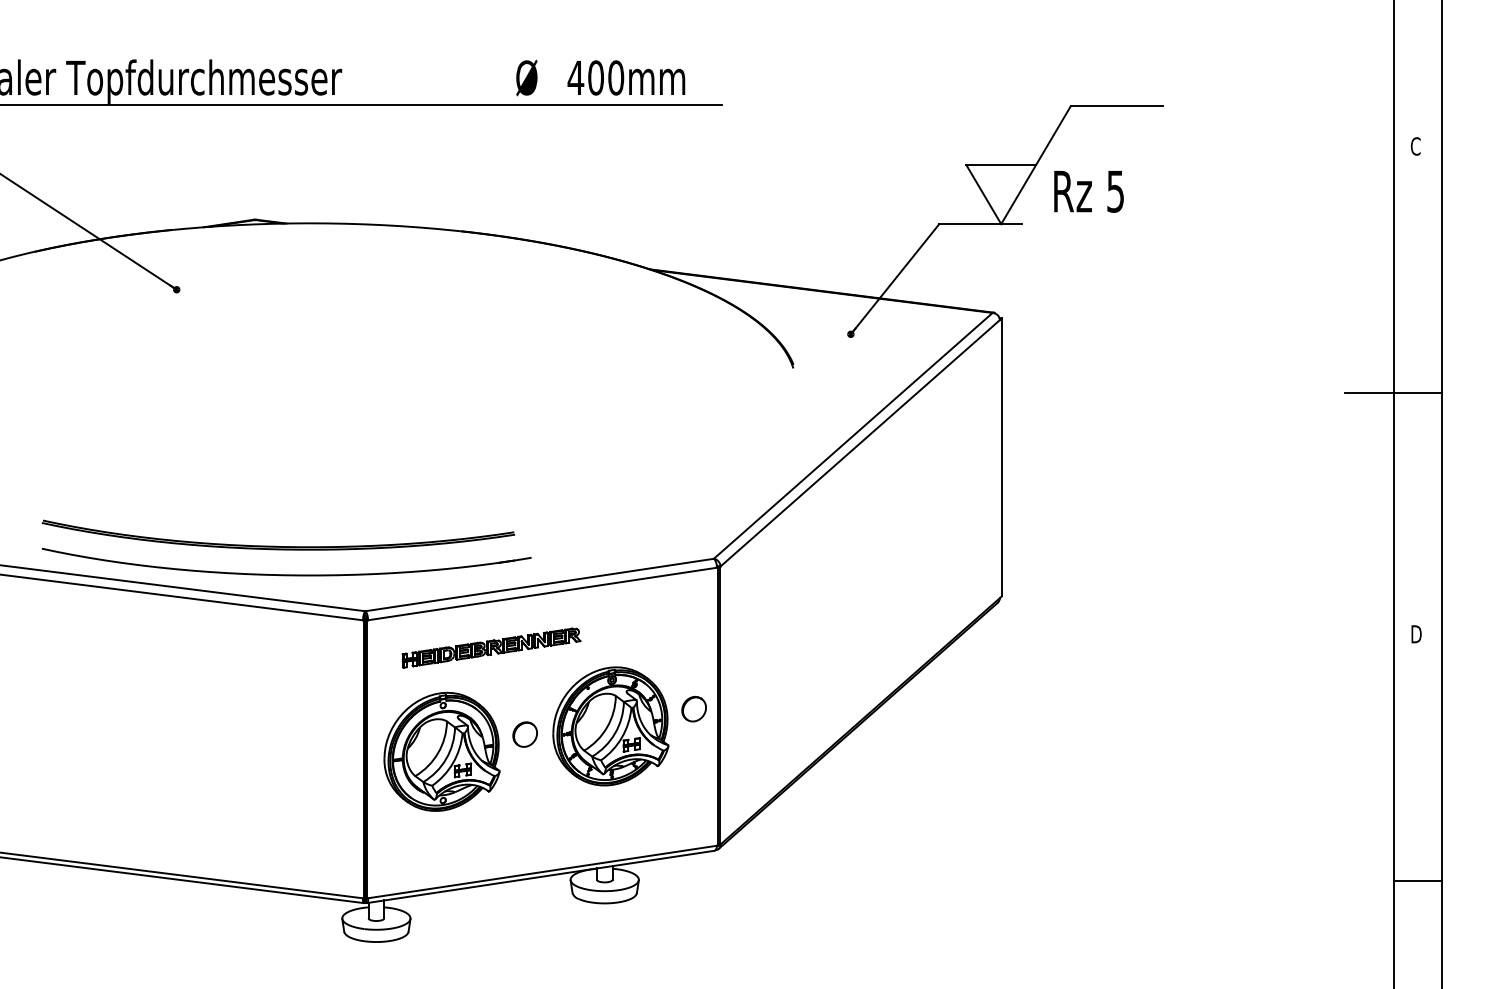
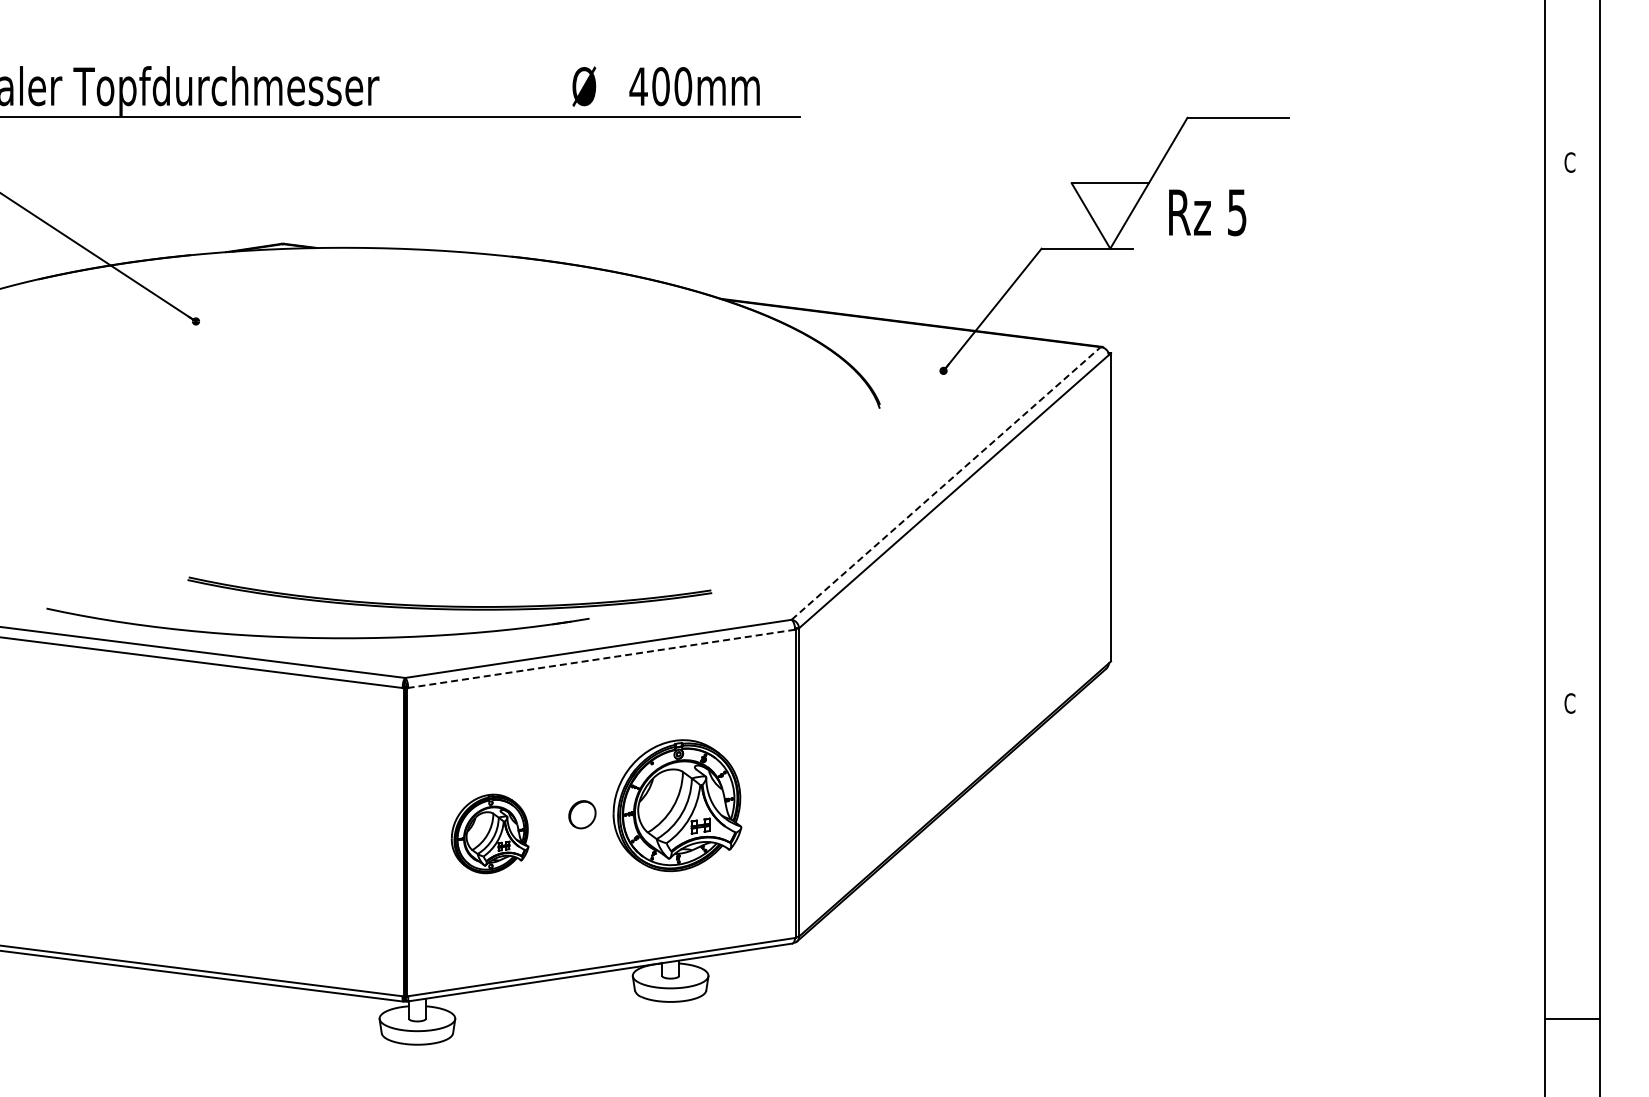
line: (1393, 392) -> (1545, 435), removed
line: (853, 435) -> (946, 483), solid -> dashed
part: (278, 545) -> (449, 605), moved
line: (542, 593) -> (601, 658), solid -> dashed
text: (1416, 634) -> (1570, 703), D -> C
part: (490, 647) -> (544, 718), removed
part: (693, 709) -> (769, 786), removed
part: (441, 751) -> (489, 833), size x0.6
line: (1418, 880) -> (1572, 1018), moved

